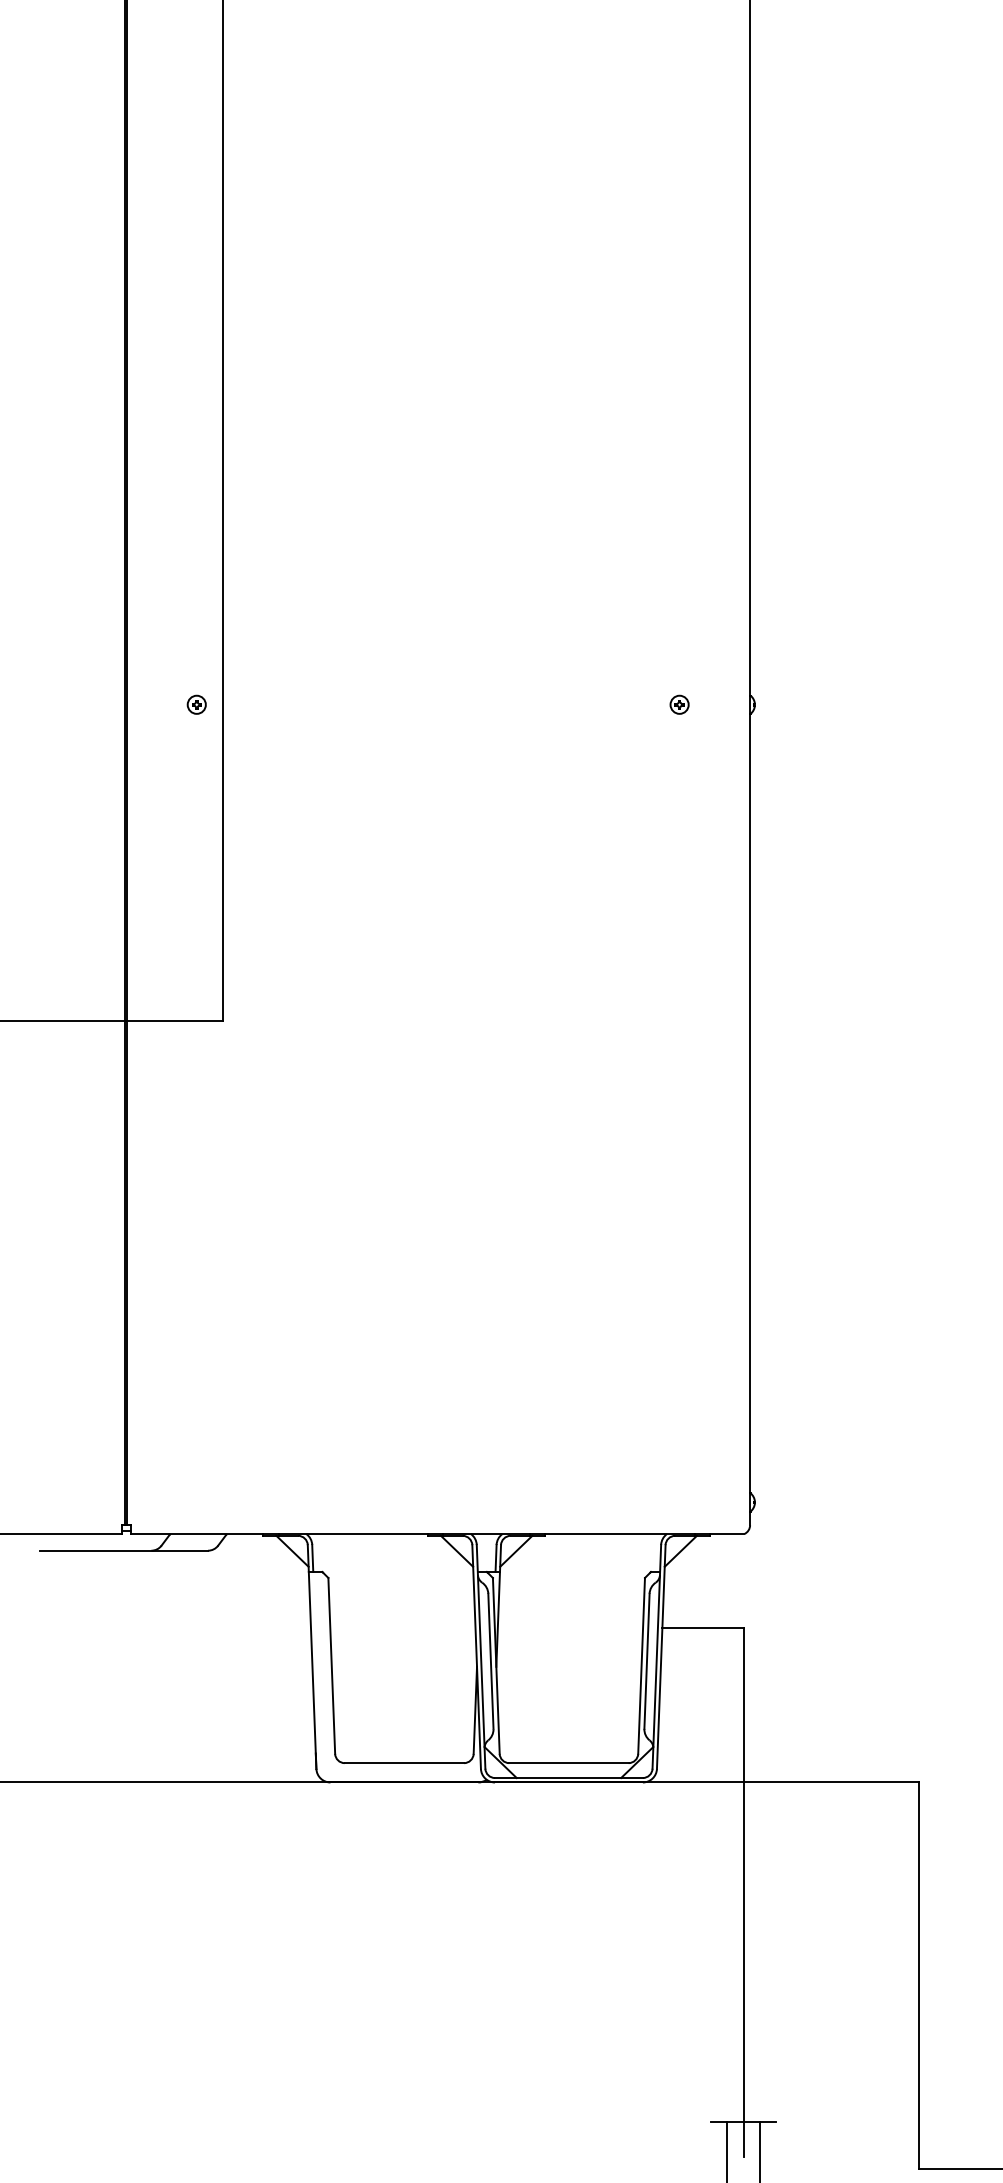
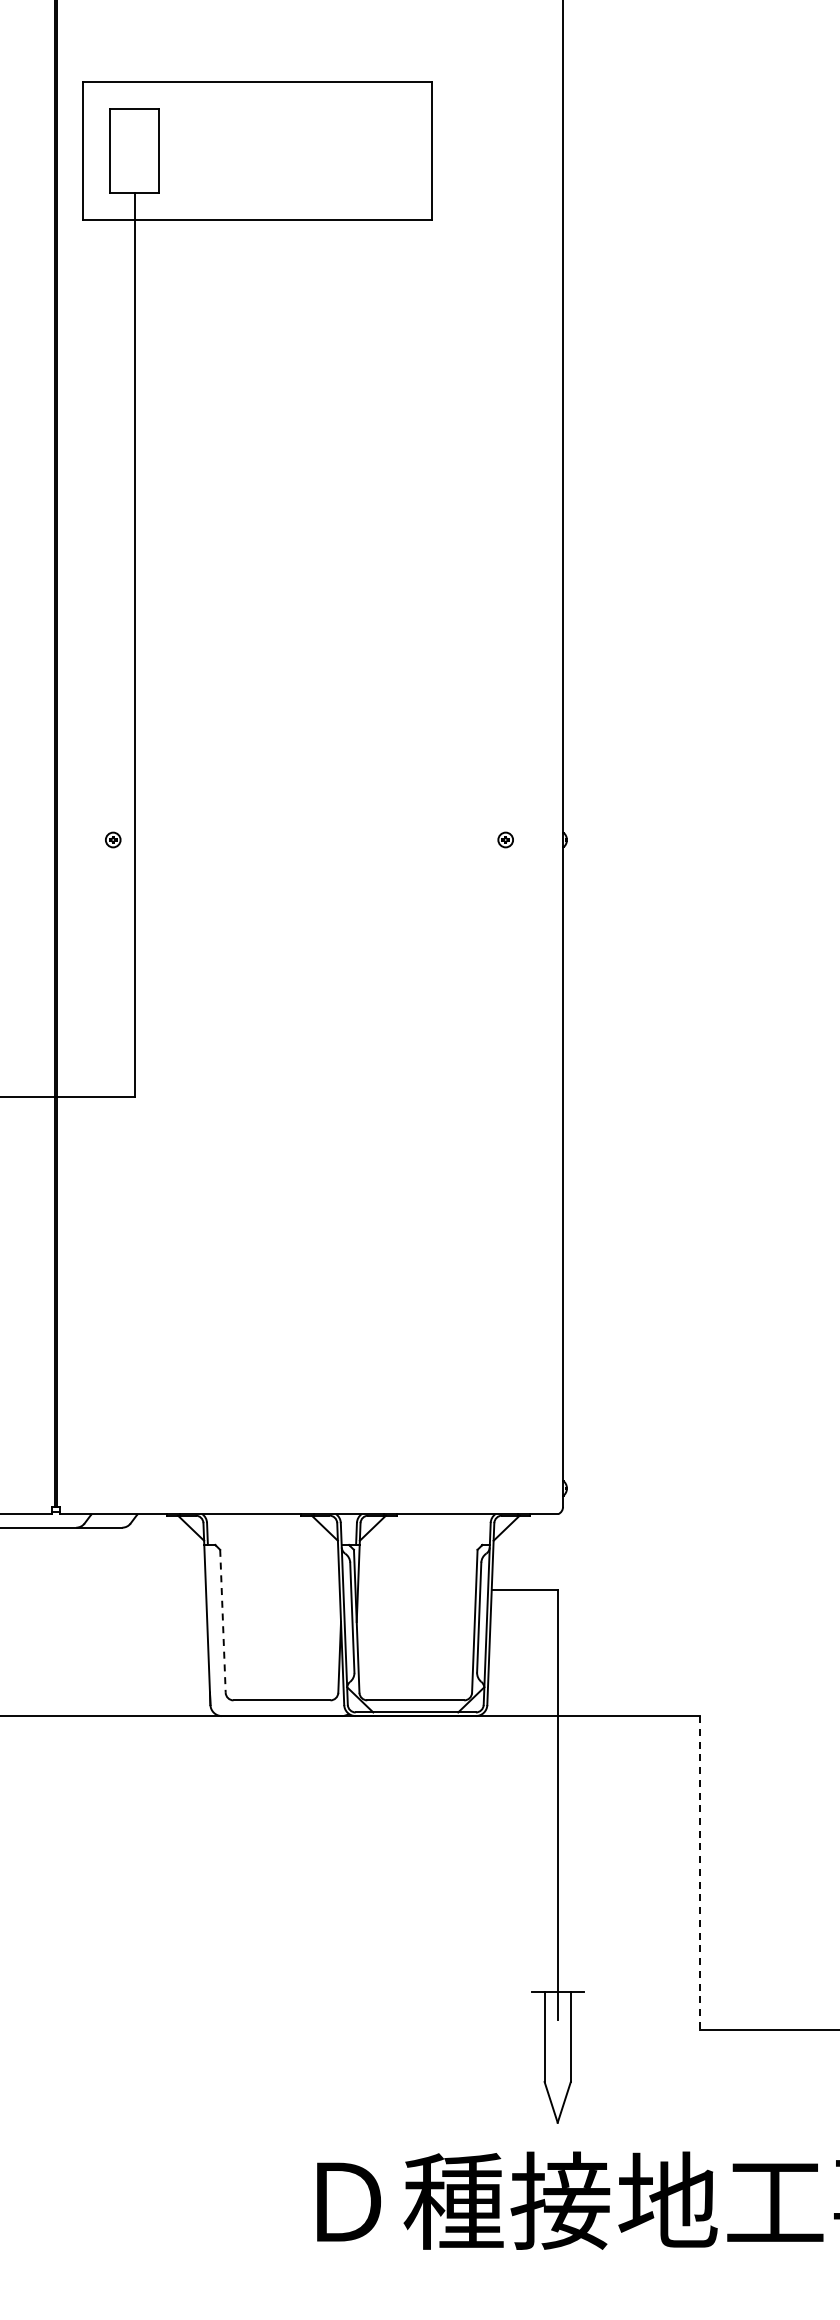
line: (331, 1666) -> (222, 1621), solid -> dashed
line: (919, 1976) -> (700, 1873), solid -> dashed

